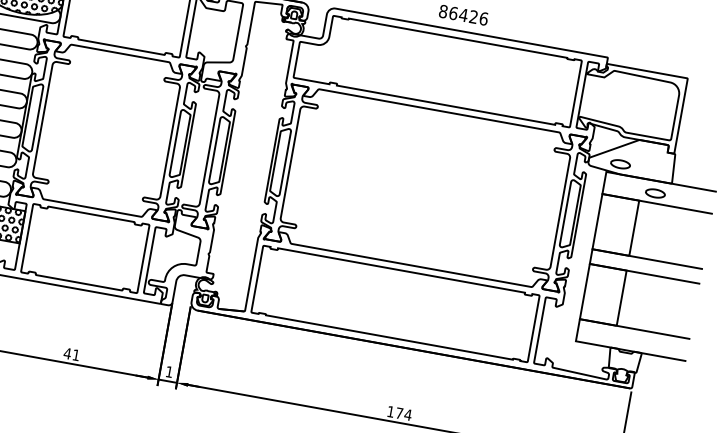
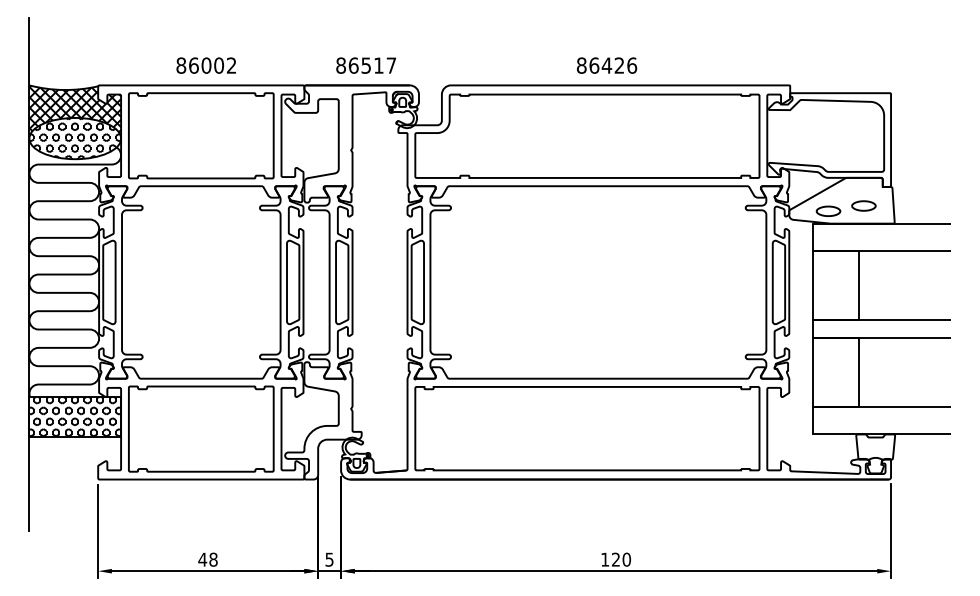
part: (655, 193) -> (863, 205), moved
text: (76, 355) -> (213, 559), 41 -> 48
text: (169, 371) -> (329, 559), 1 -> 5
text: (403, 414) -> (621, 559), 174 -> 120

